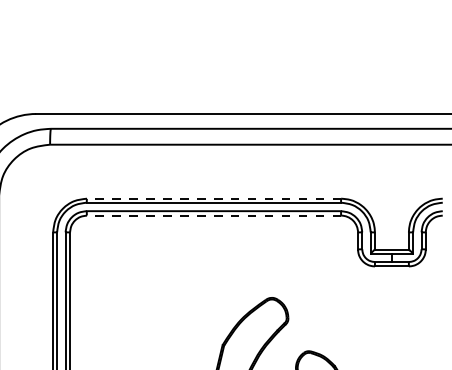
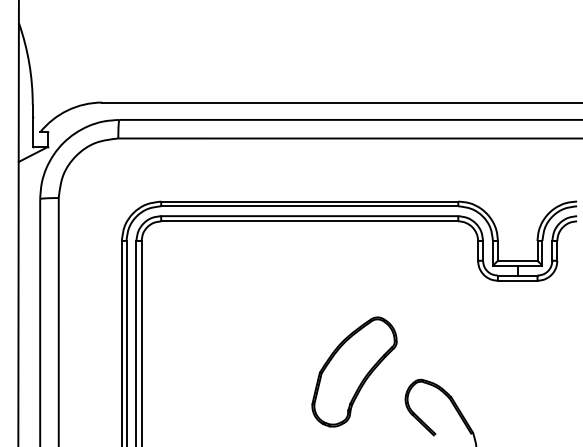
line: (213, 198) -> (309, 201), dashed -> solid
line: (213, 215) -> (309, 221), dashed -> solid

